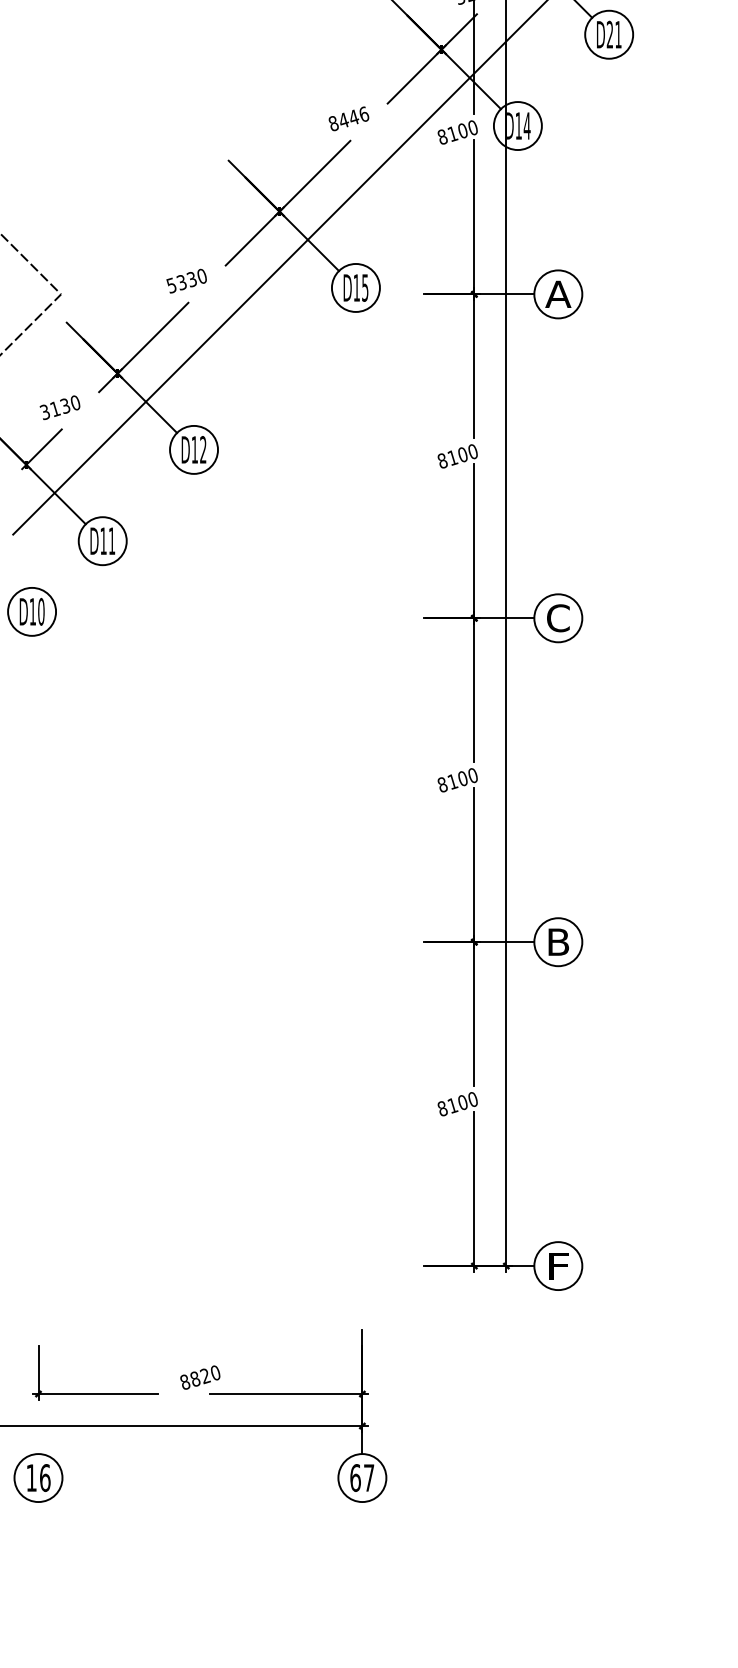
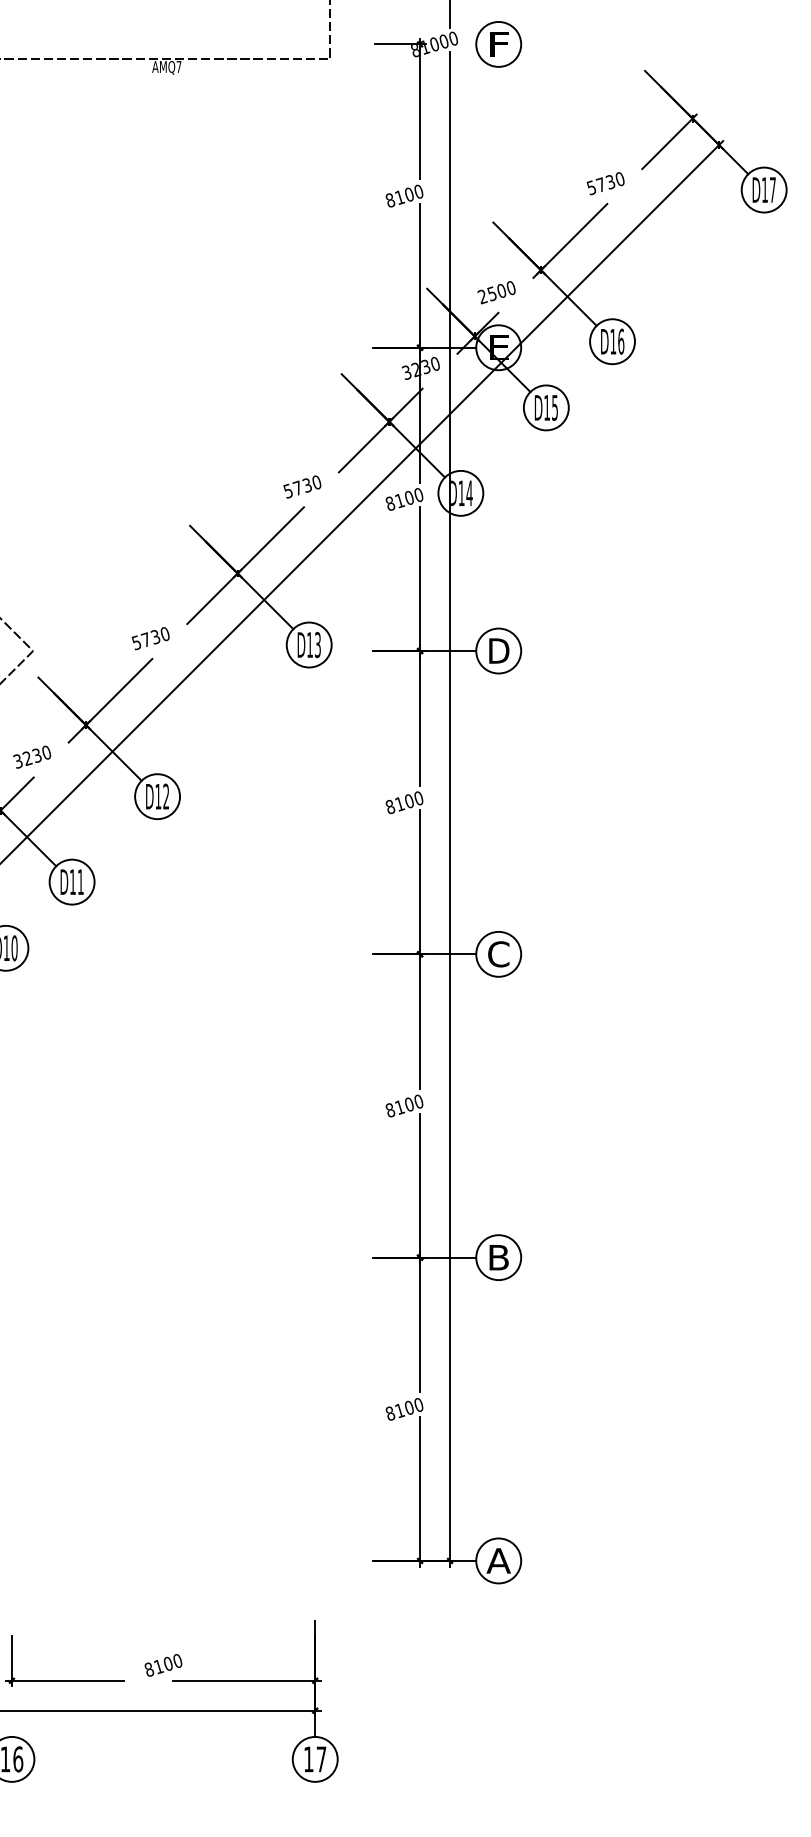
text: (613, 34) -> (550, 407), D21 -> D15
text: (348, 118) -> (302, 486), 8446 -> 5730
text: (181, 282) -> (145, 639), 5330 -> 5730
text: (364, 287) -> (317, 644), D15 -> D13
text: (558, 293) -> (498, 650), A -> D
text: (55, 409) -> (27, 758), 3130 -> 3230
text: (558, 1265) -> (498, 1560), F -> A
text: (200, 1377) -> (163, 1665), 8820 -> 8100
text: (355, 1478) -> (308, 1759), 67 -> 17

